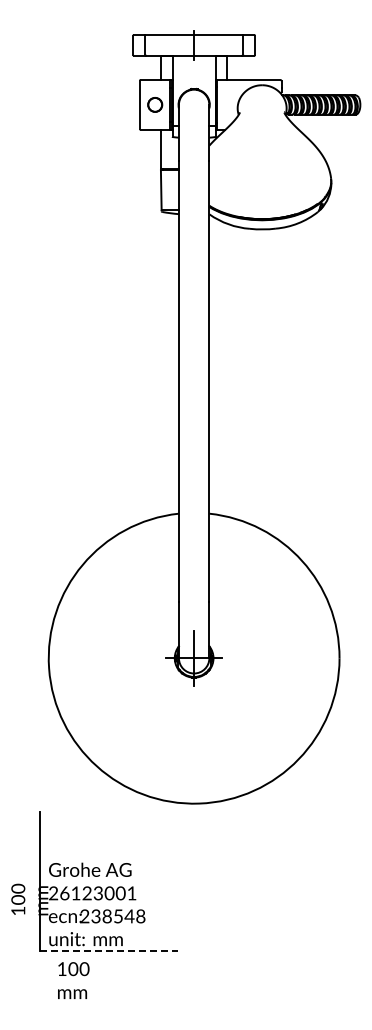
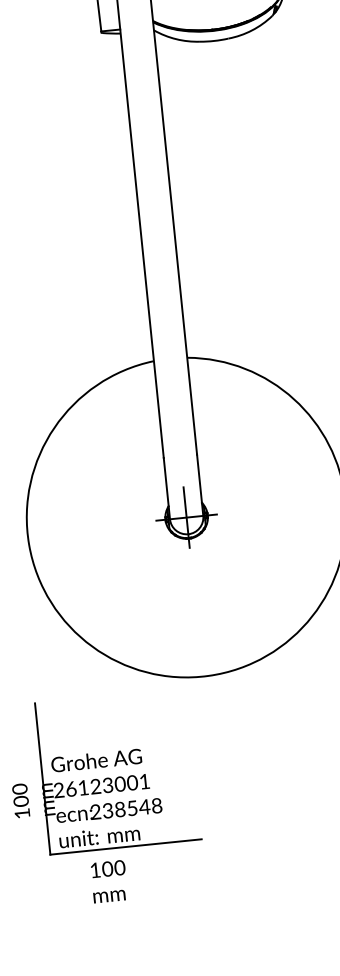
line: (109, 950) -> (126, 846), dashed -> solid
text: (73, 980) -> (109, 881), moved

